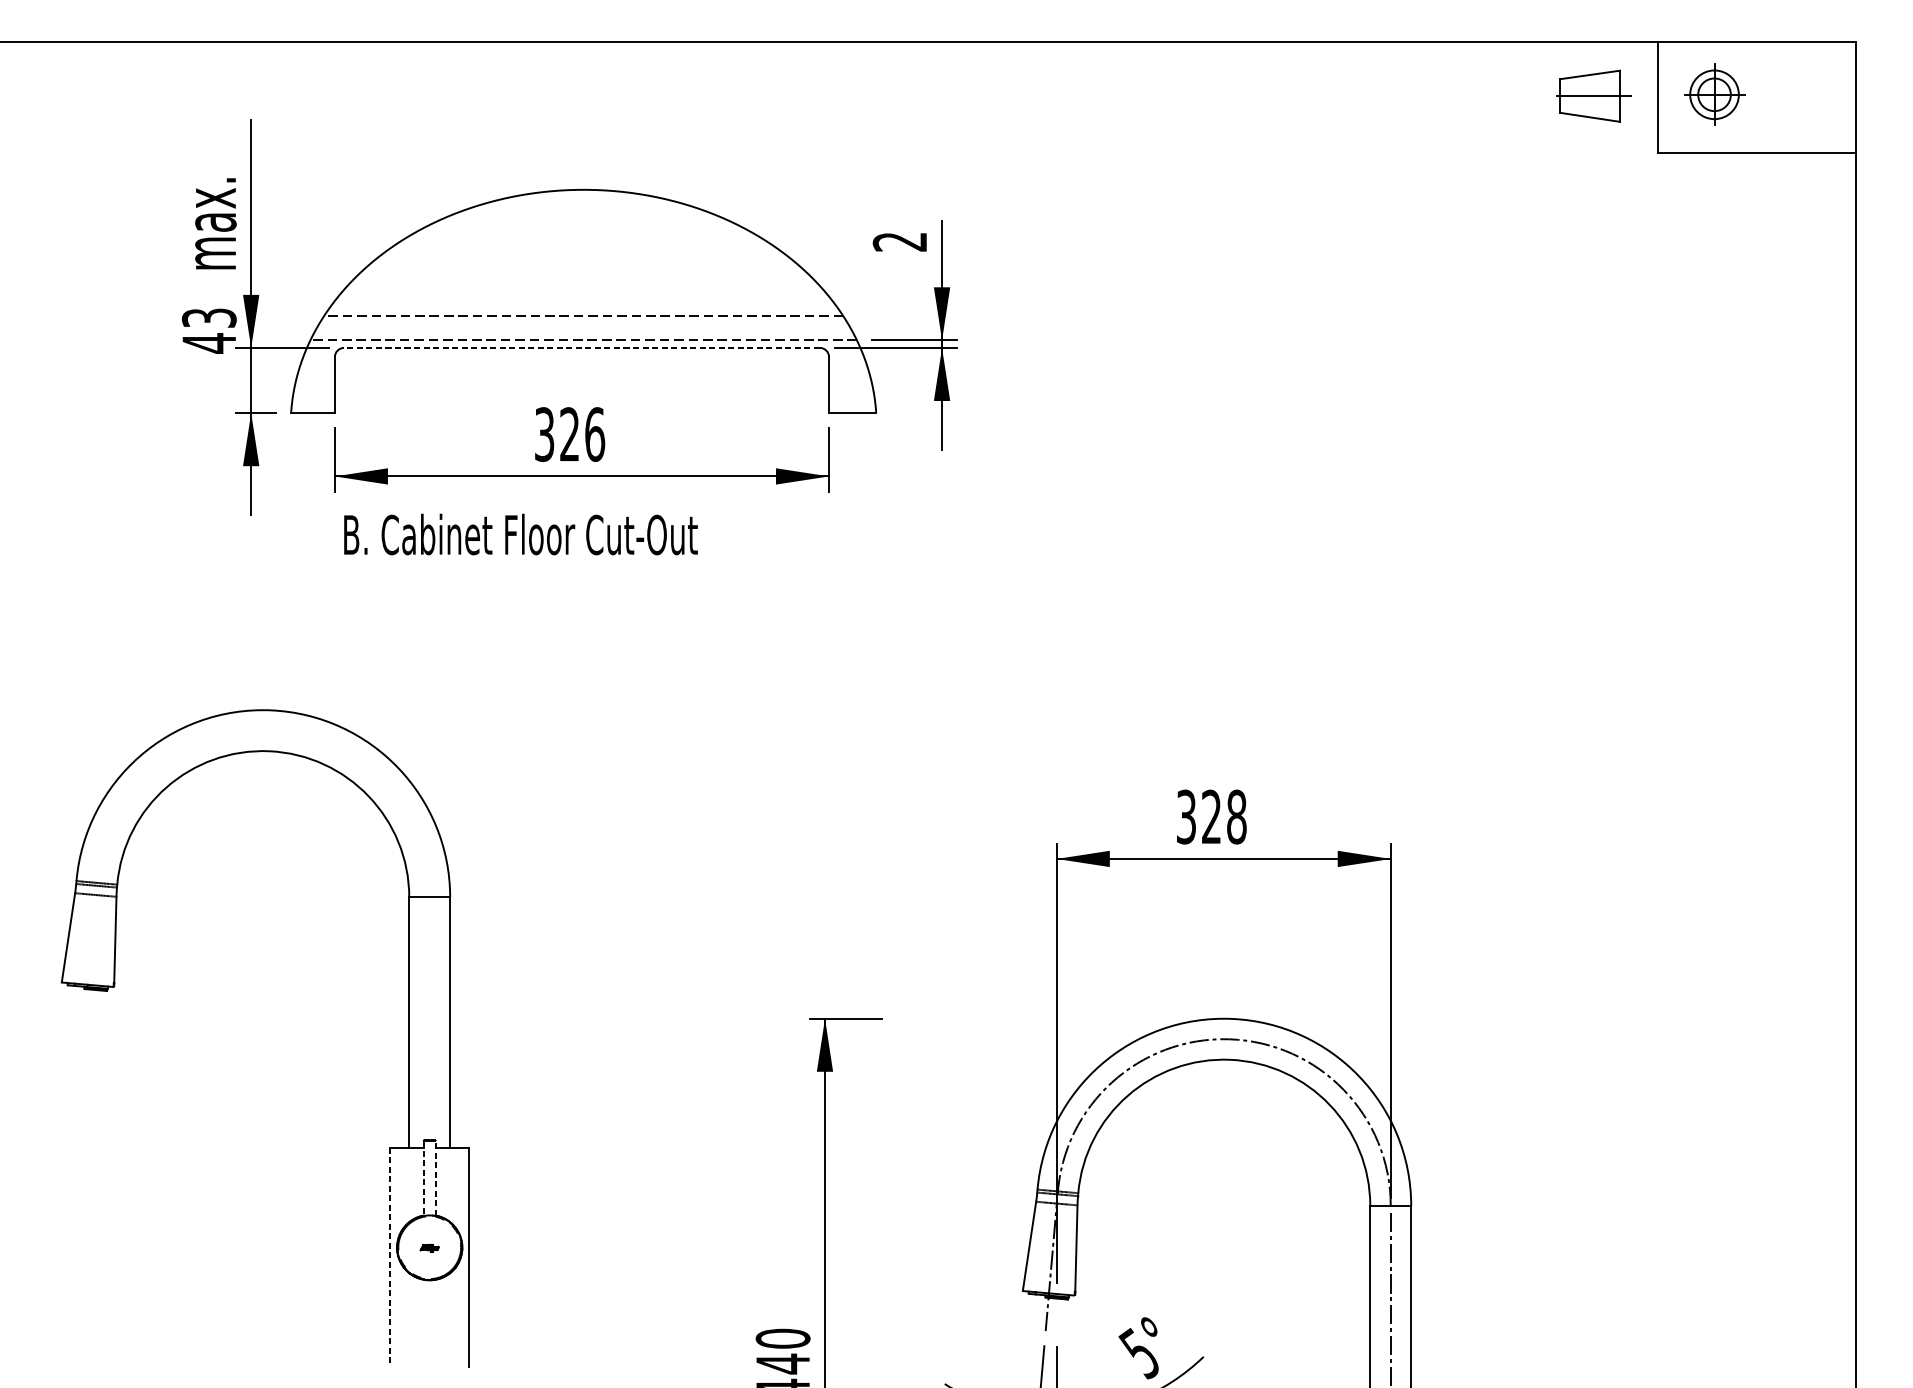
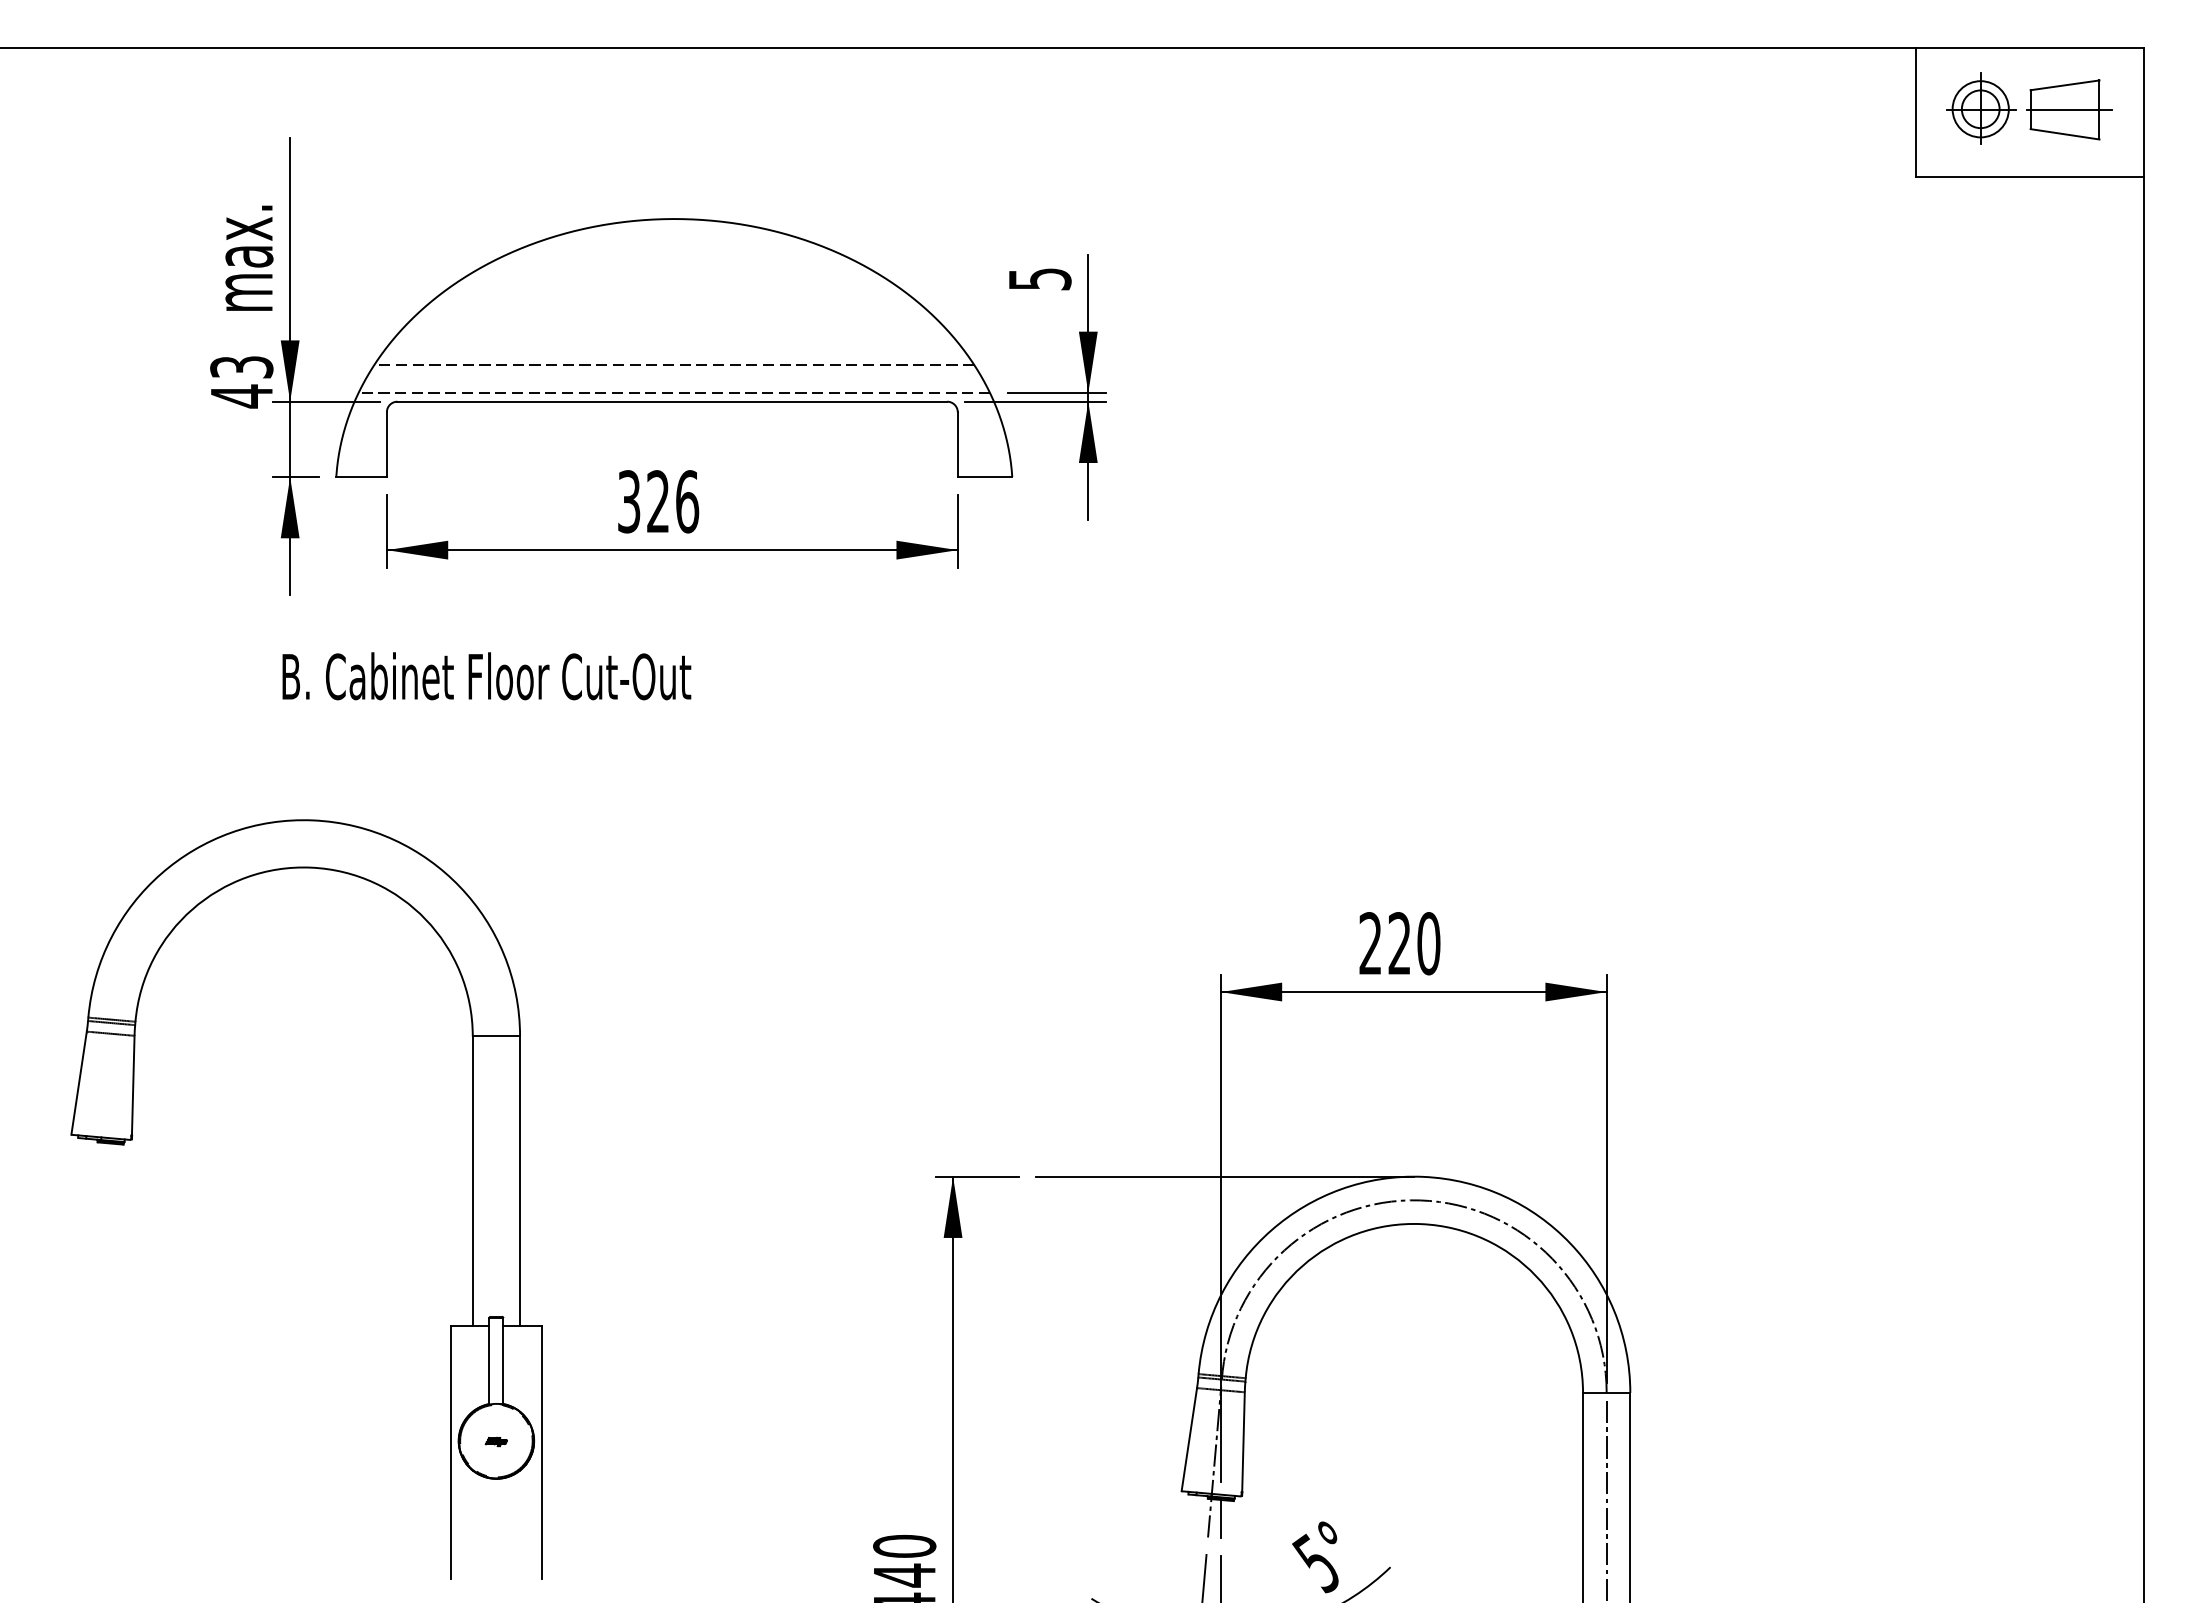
part: (1594, 95) -> (2069, 109), moved
text: (899, 242) -> (1039, 279), 2 -> 5
line: (582, 347) -> (672, 401), dashed -> solid
text: (520, 534) -> (486, 676), moved
text: (1211, 816) -> (1399, 943), 328 -> 220
line: (1060, 1018) -> (1225, 1176), added
line: (435, 1177) -> (503, 1360), dashed -> solid
line: (423, 1178) -> (489, 1361), dashed -> solid
line: (389, 1257) -> (450, 1452), dashed -> solid
line: (1056, 1314) -> (1220, 1518), added

